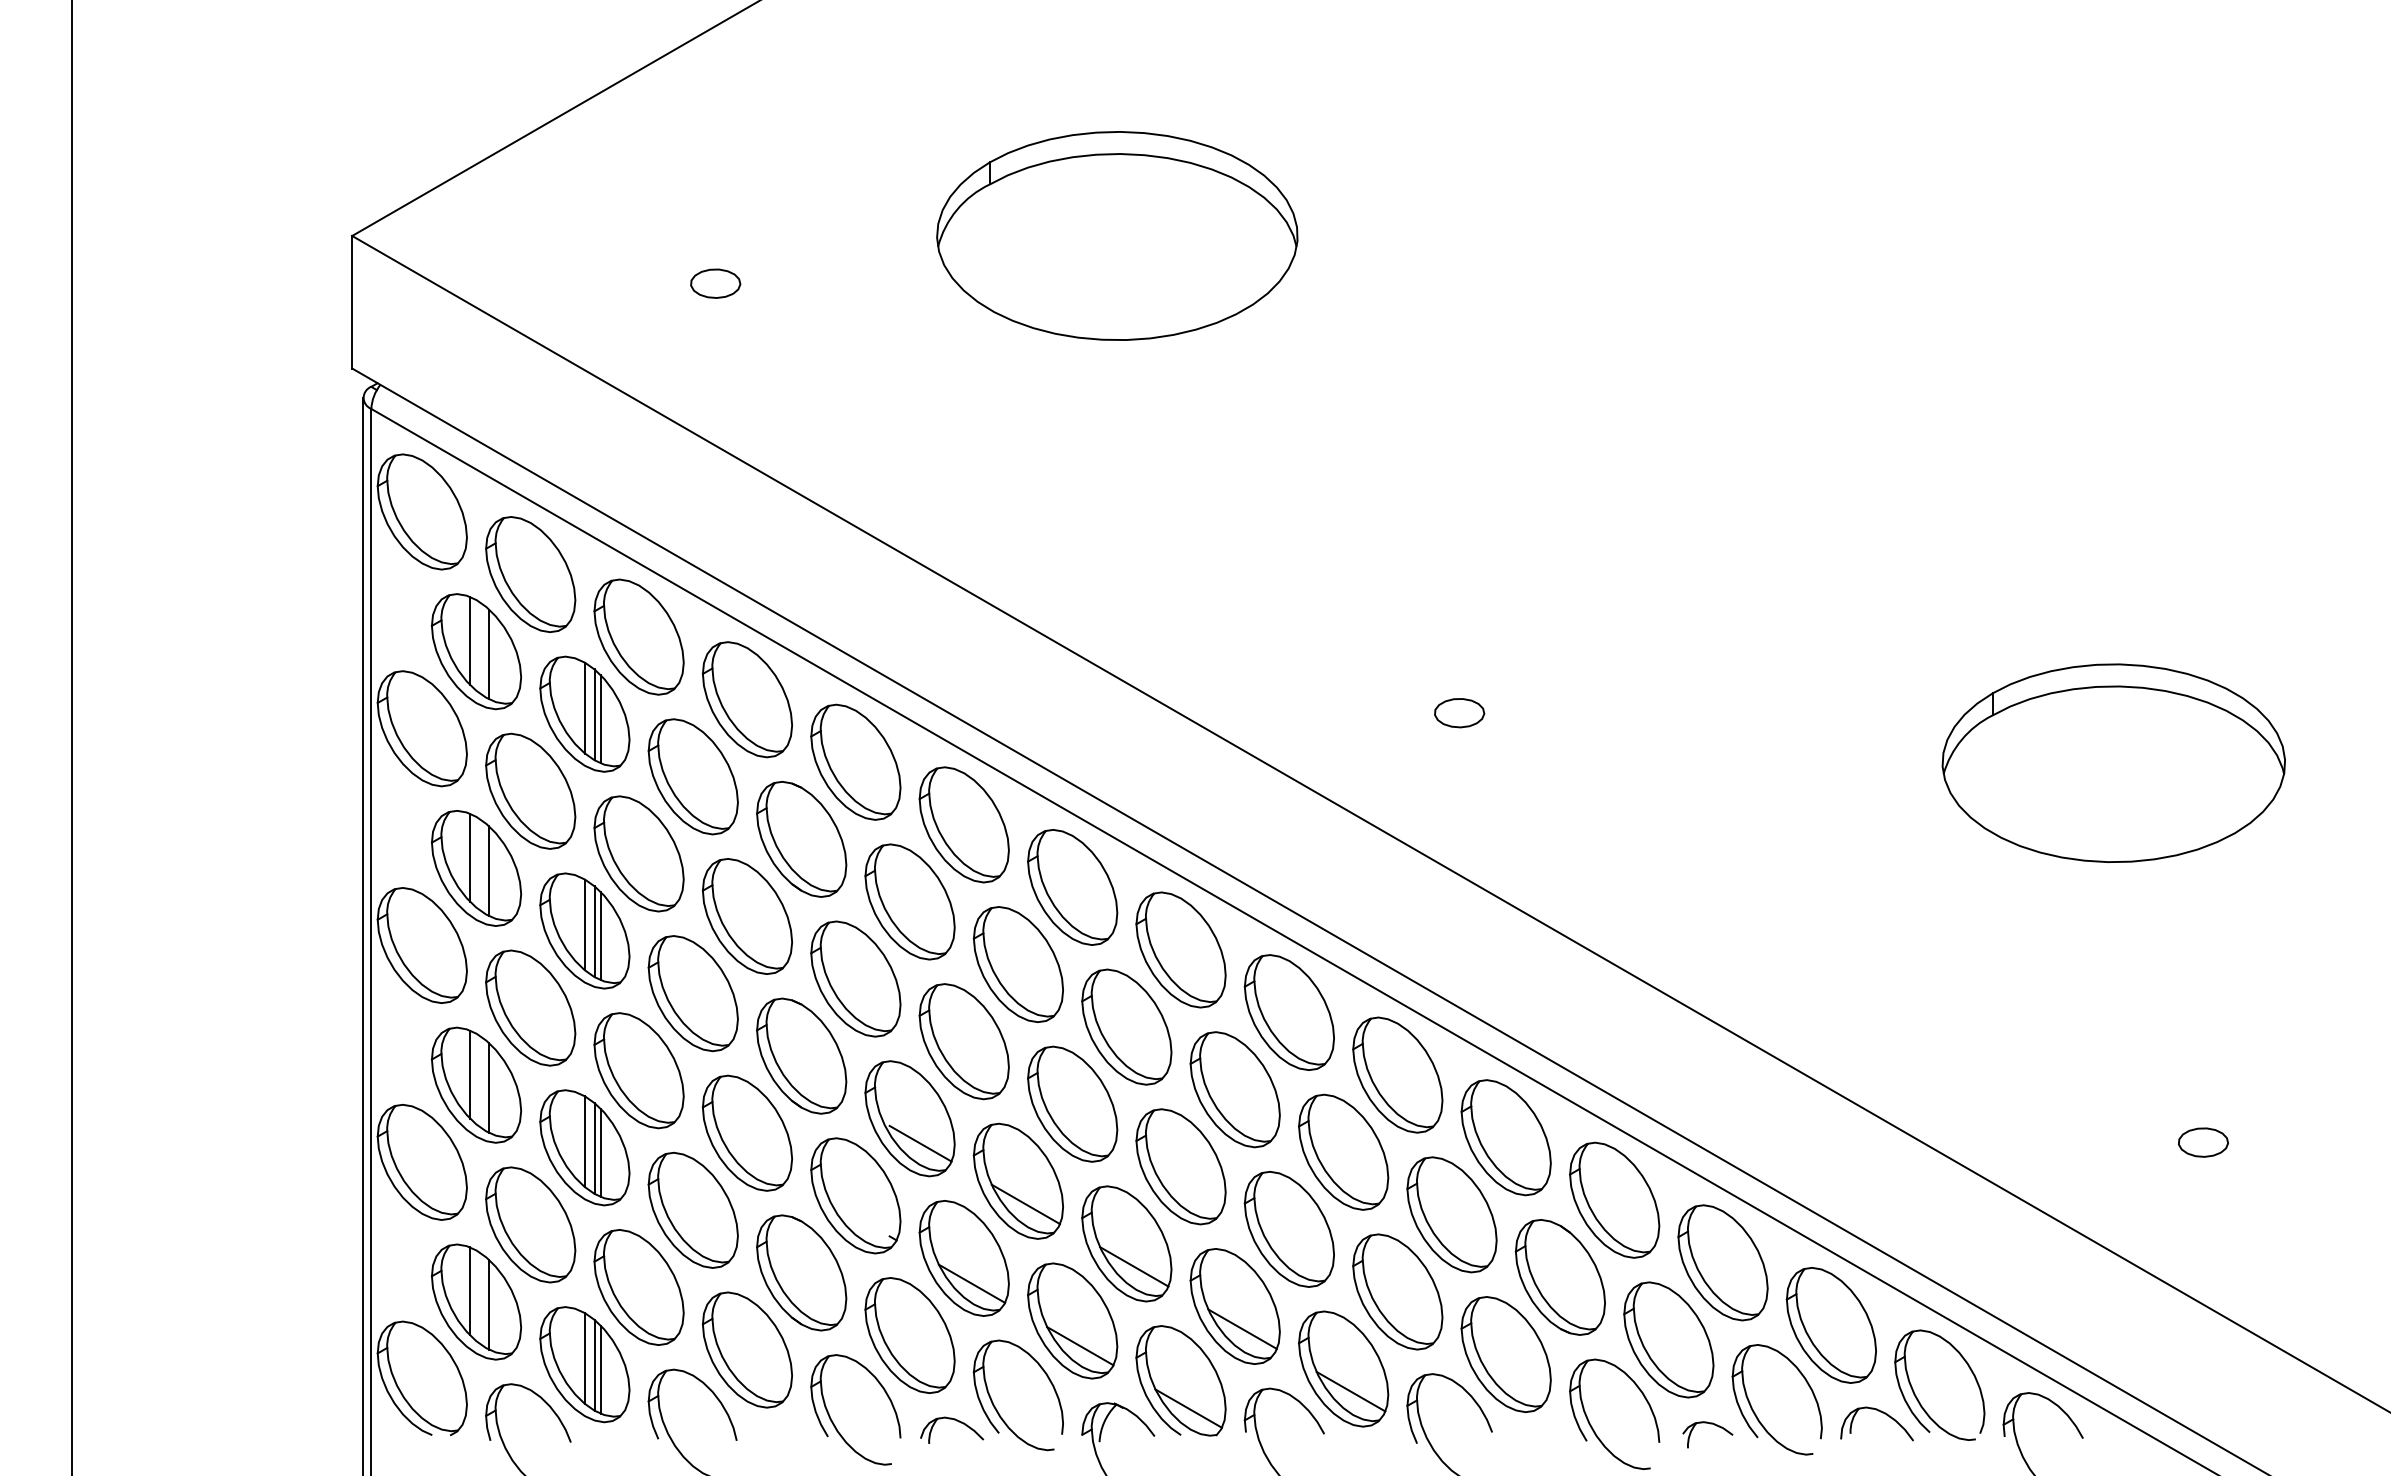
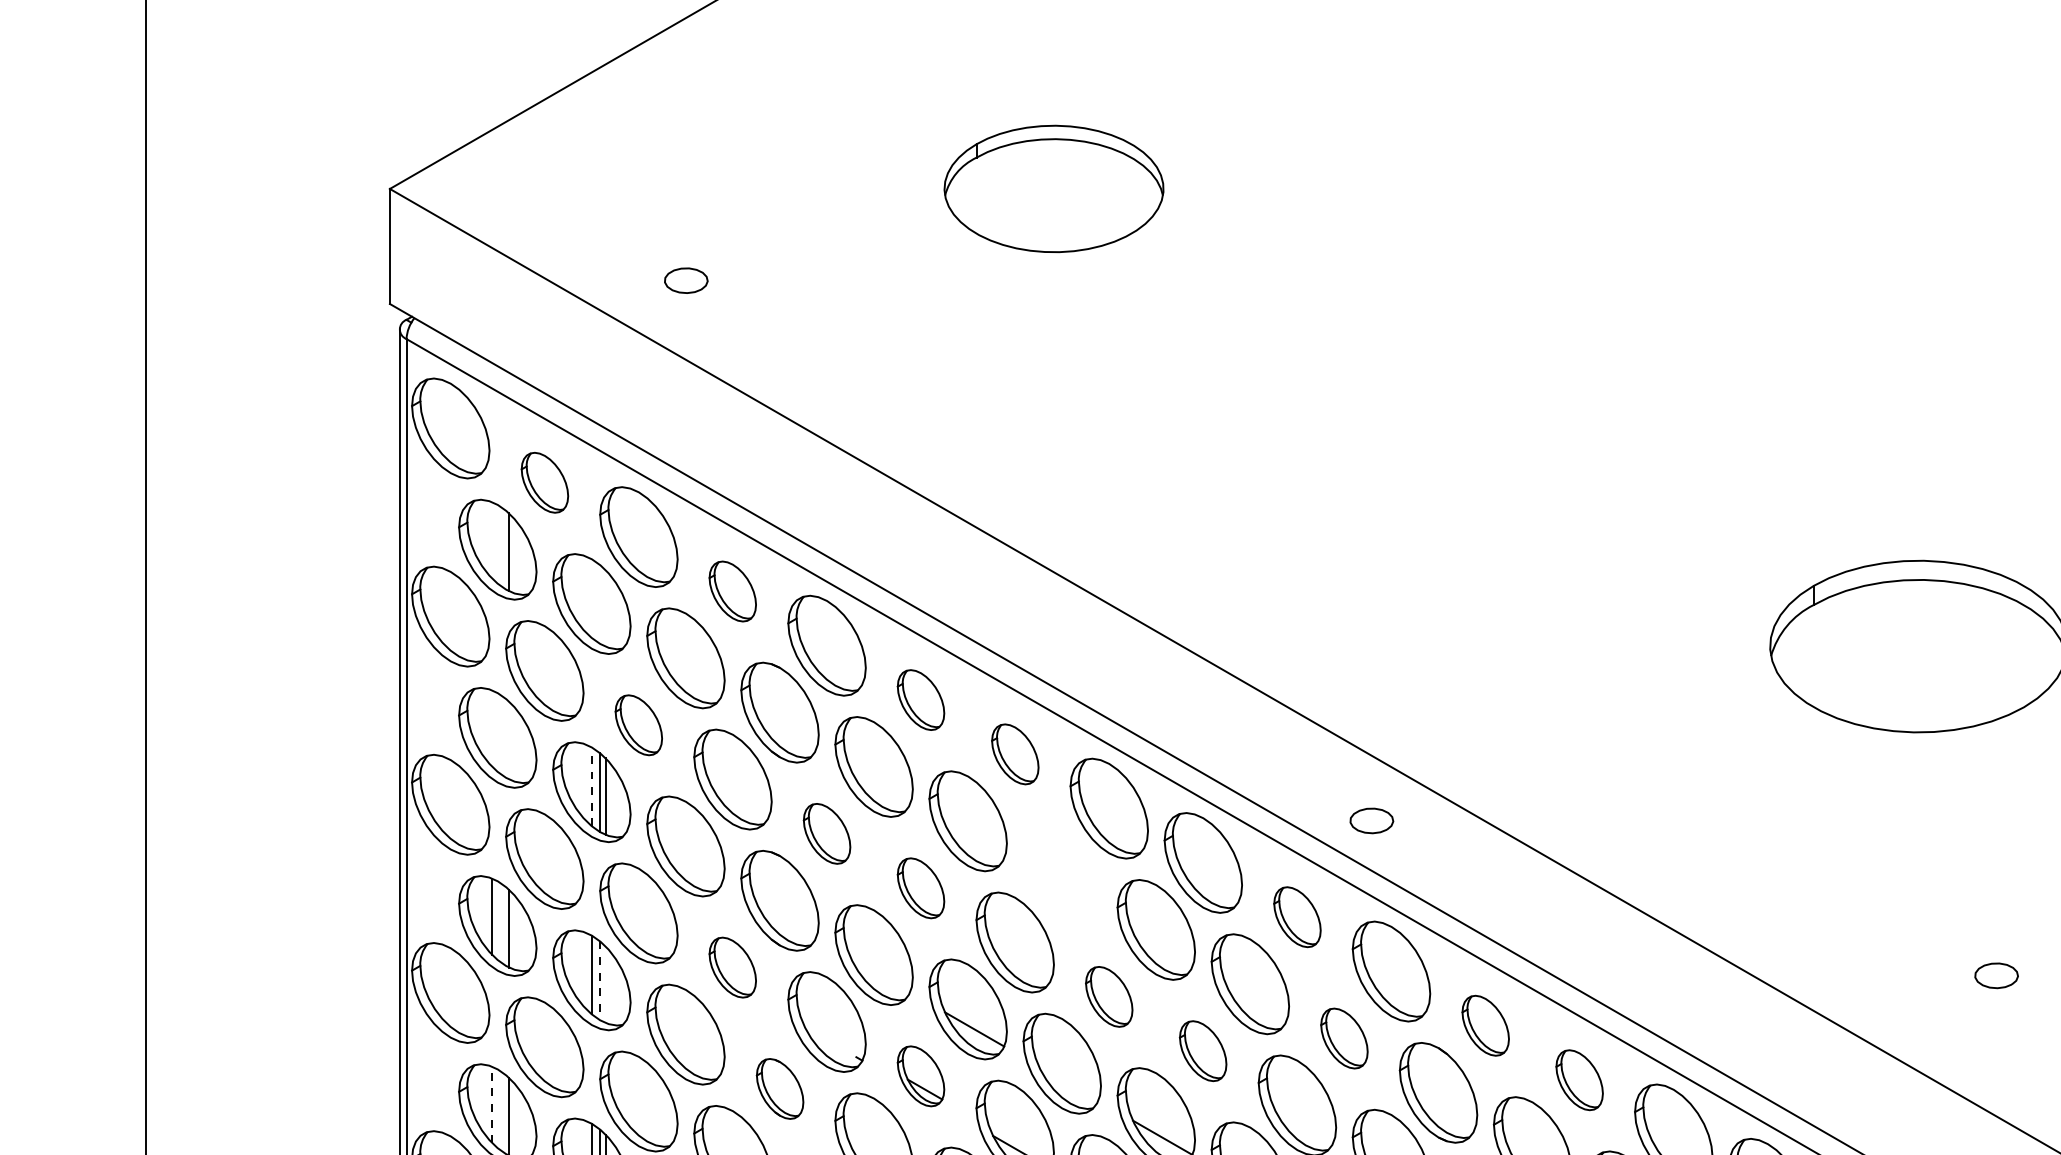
part: (1117, 235) -> (1054, 188), size x0.7
part: (715, 283) -> (686, 280), moved
part: (530, 574) -> (544, 482), size x0.6
line: (470, 640) -> (492, 540), removed
part: (746, 699) -> (732, 591), size x0.6
line: (584, 707) -> (591, 598), removed
part: (1459, 713) -> (1371, 821), moved
line: (594, 714) -> (600, 604), removed
line: (600, 719) -> (605, 608), removed
part: (963, 824) -> (920, 699), size x0.6
part: (638, 853) -> (638, 724), size x0.6
line: (470, 857) -> (492, 728), removed
line: (489, 871) -> (509, 740), removed
part: (1072, 887) -> (1015, 754), size x0.6
line: (584, 924) -> (591, 786), solid -> dashed
part: (855, 978) -> (826, 833), size x0.6
part: (1126, 1026) -> (1061, 875), removed
part: (963, 1041) -> (920, 888), size x0.6
part: (1397, 1074) -> (1297, 916), size x0.6
part: (746, 1132) -> (732, 967), size x0.6
line: (920, 1143) -> (883, 976), removed
line: (594, 1148) -> (600, 980), solid -> dashed
line: (600, 1152) -> (605, 984), removed
part: (1180, 1166) -> (1108, 996), size x0.6
part: (1614, 1199) -> (1485, 1025), size x0.6
part: (1451, 1214) -> (1344, 1038), size x0.6
part: (1288, 1229) -> (1202, 1051), size x0.6
part: (963, 1258) -> (920, 1076), size x0.6
part: (1722, 1262) -> (1579, 1079), size x0.6
line: (1134, 1266) -> (1068, 1083), removed
part: (801, 1272) -> (779, 1088), size x0.6
line: (470, 1290) -> (492, 1104), solid -> dashed

